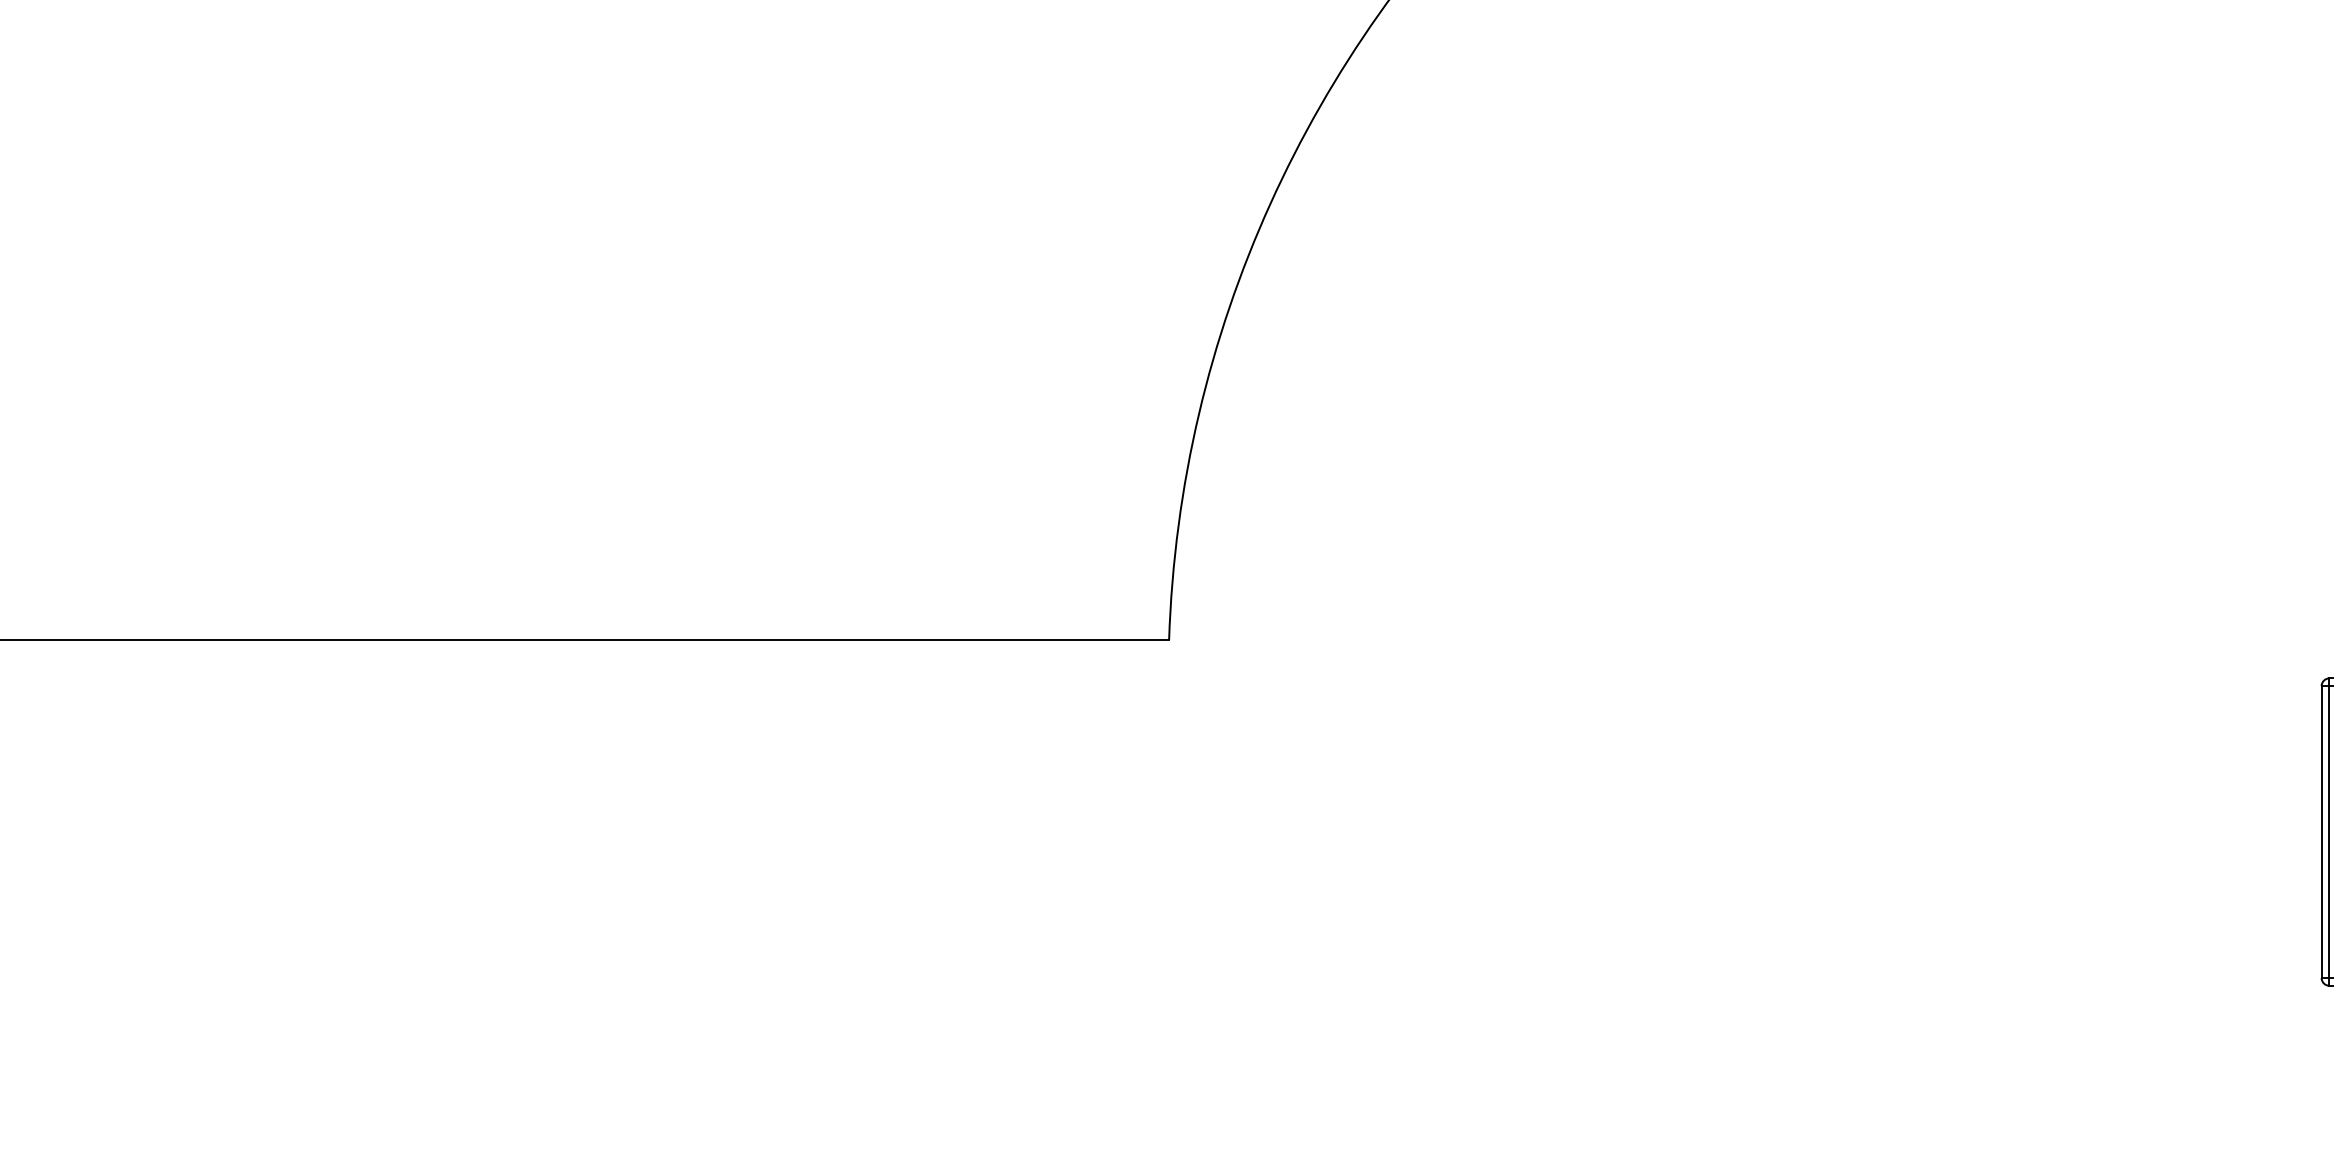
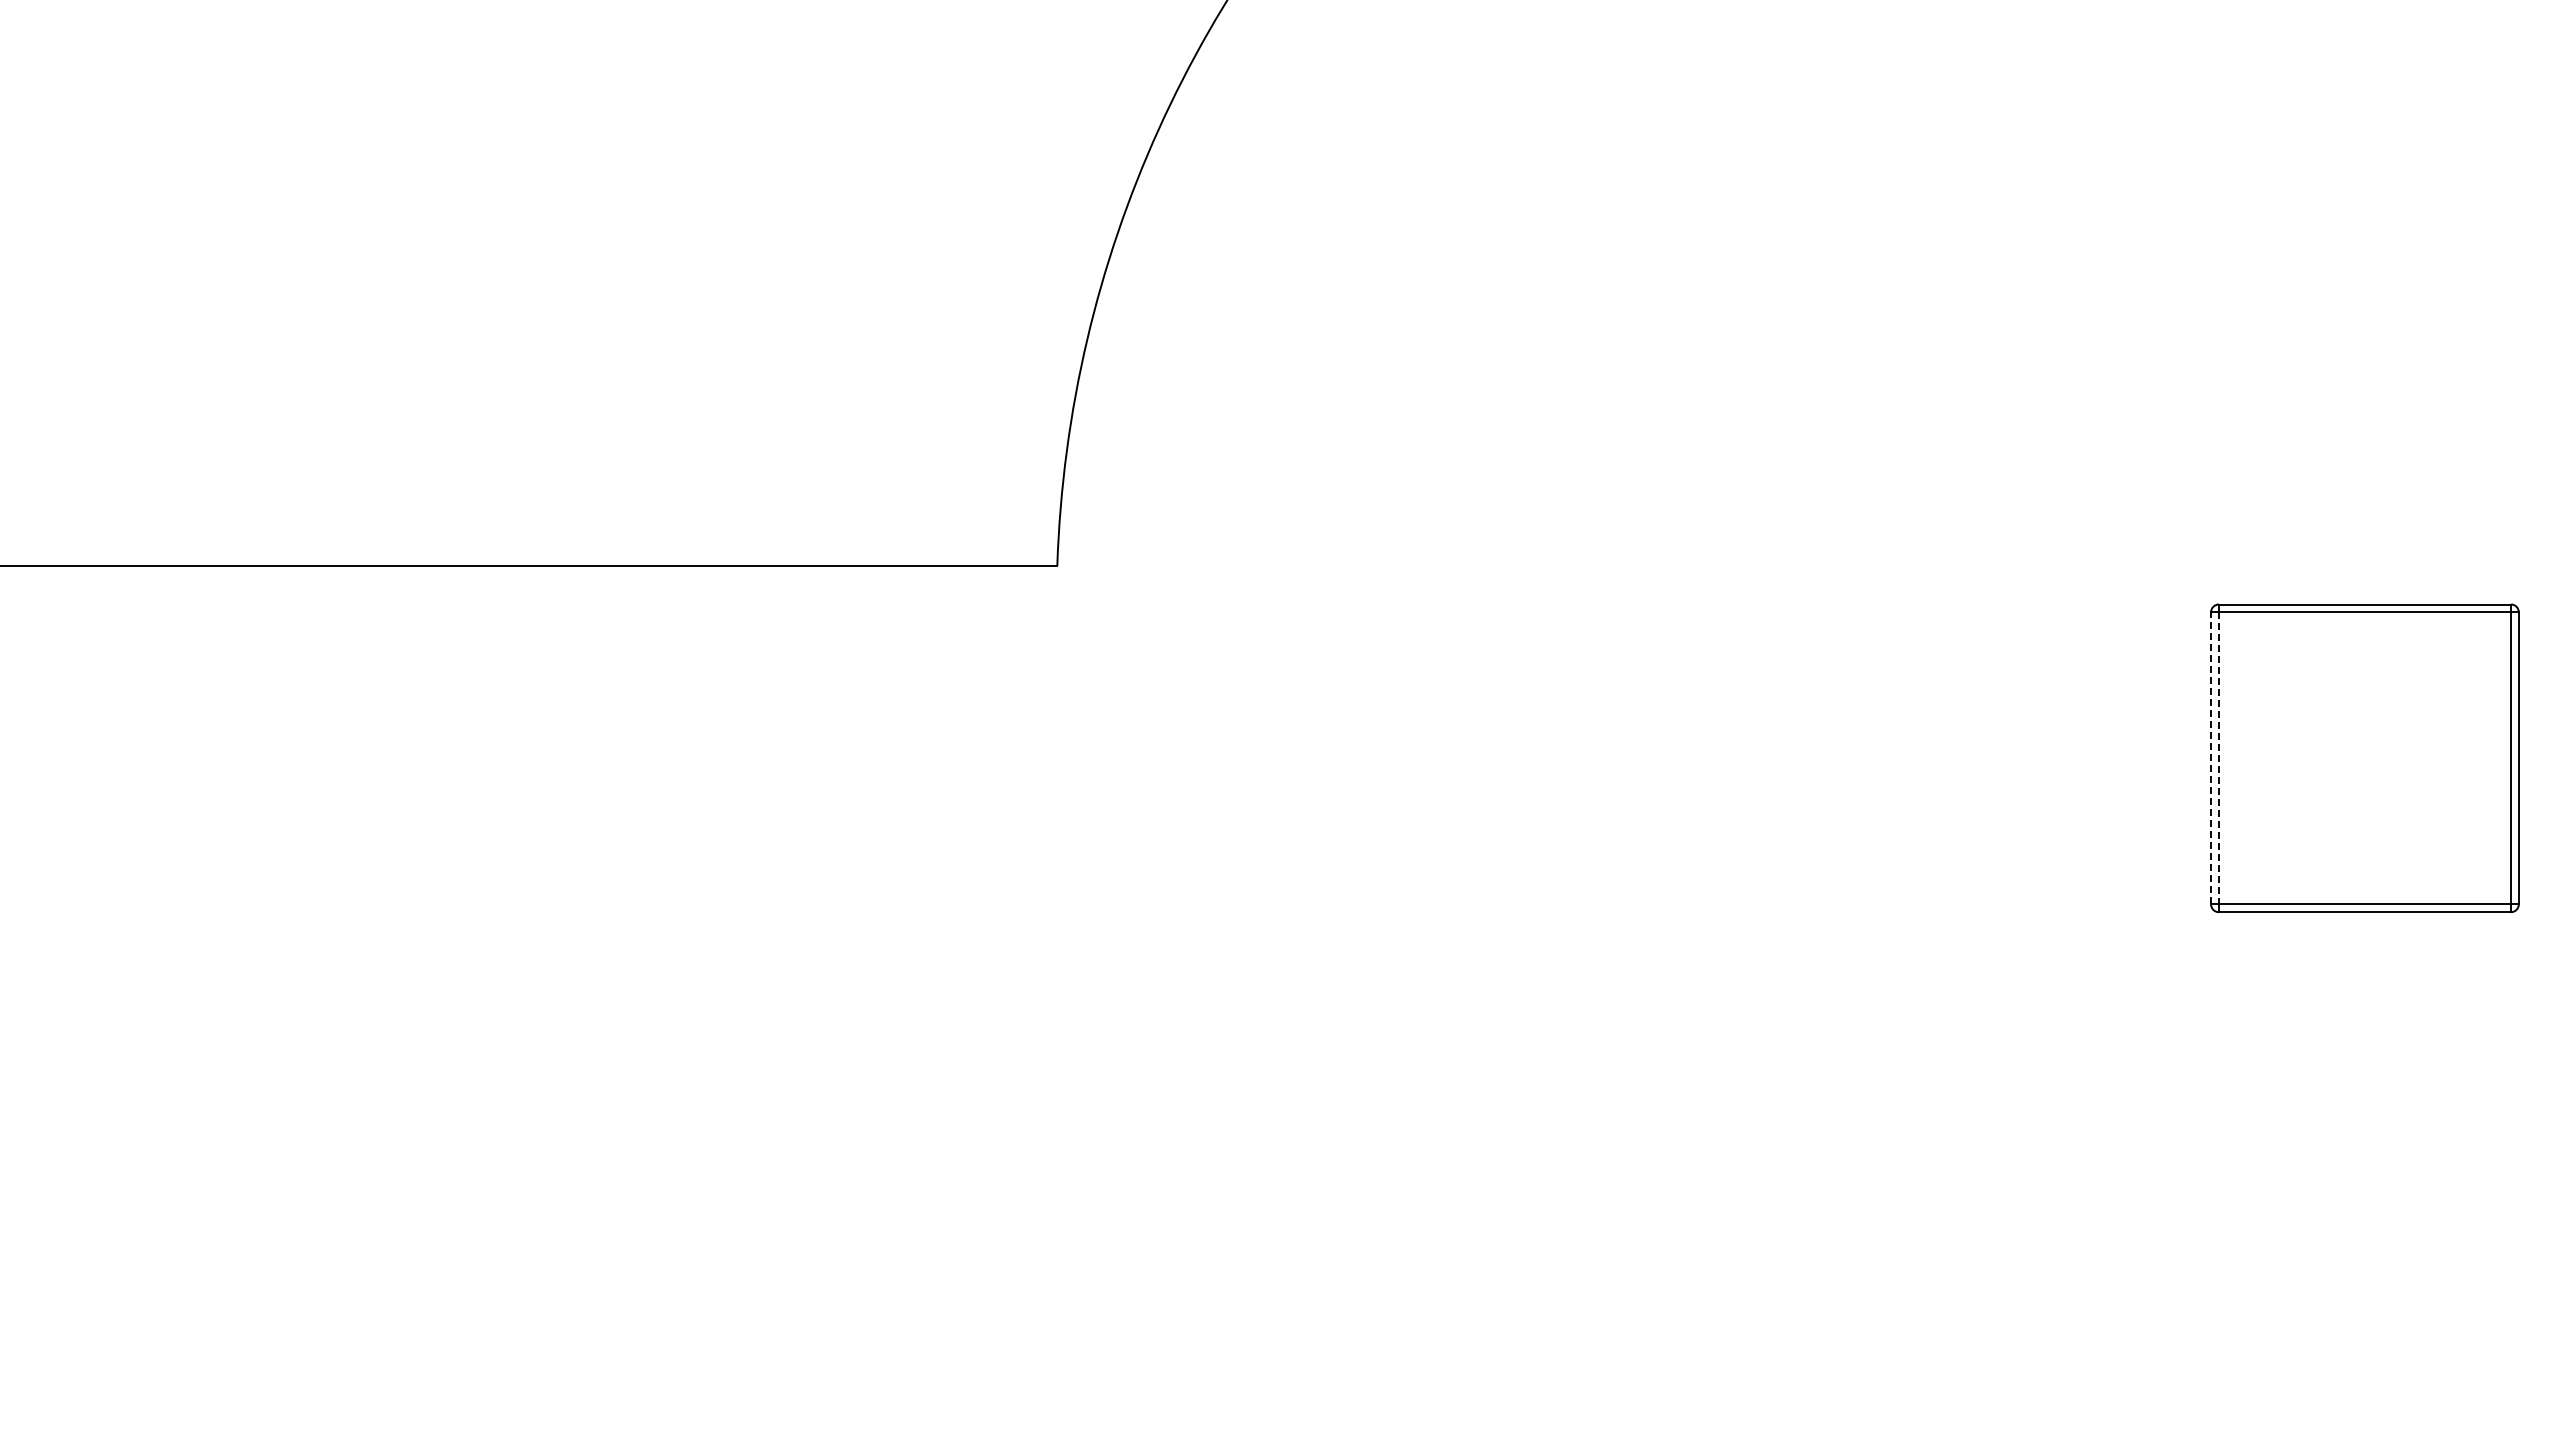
line: (2322, 831) -> (2211, 757), solid -> dashed
line: (2329, 832) -> (2218, 758), solid -> dashed

